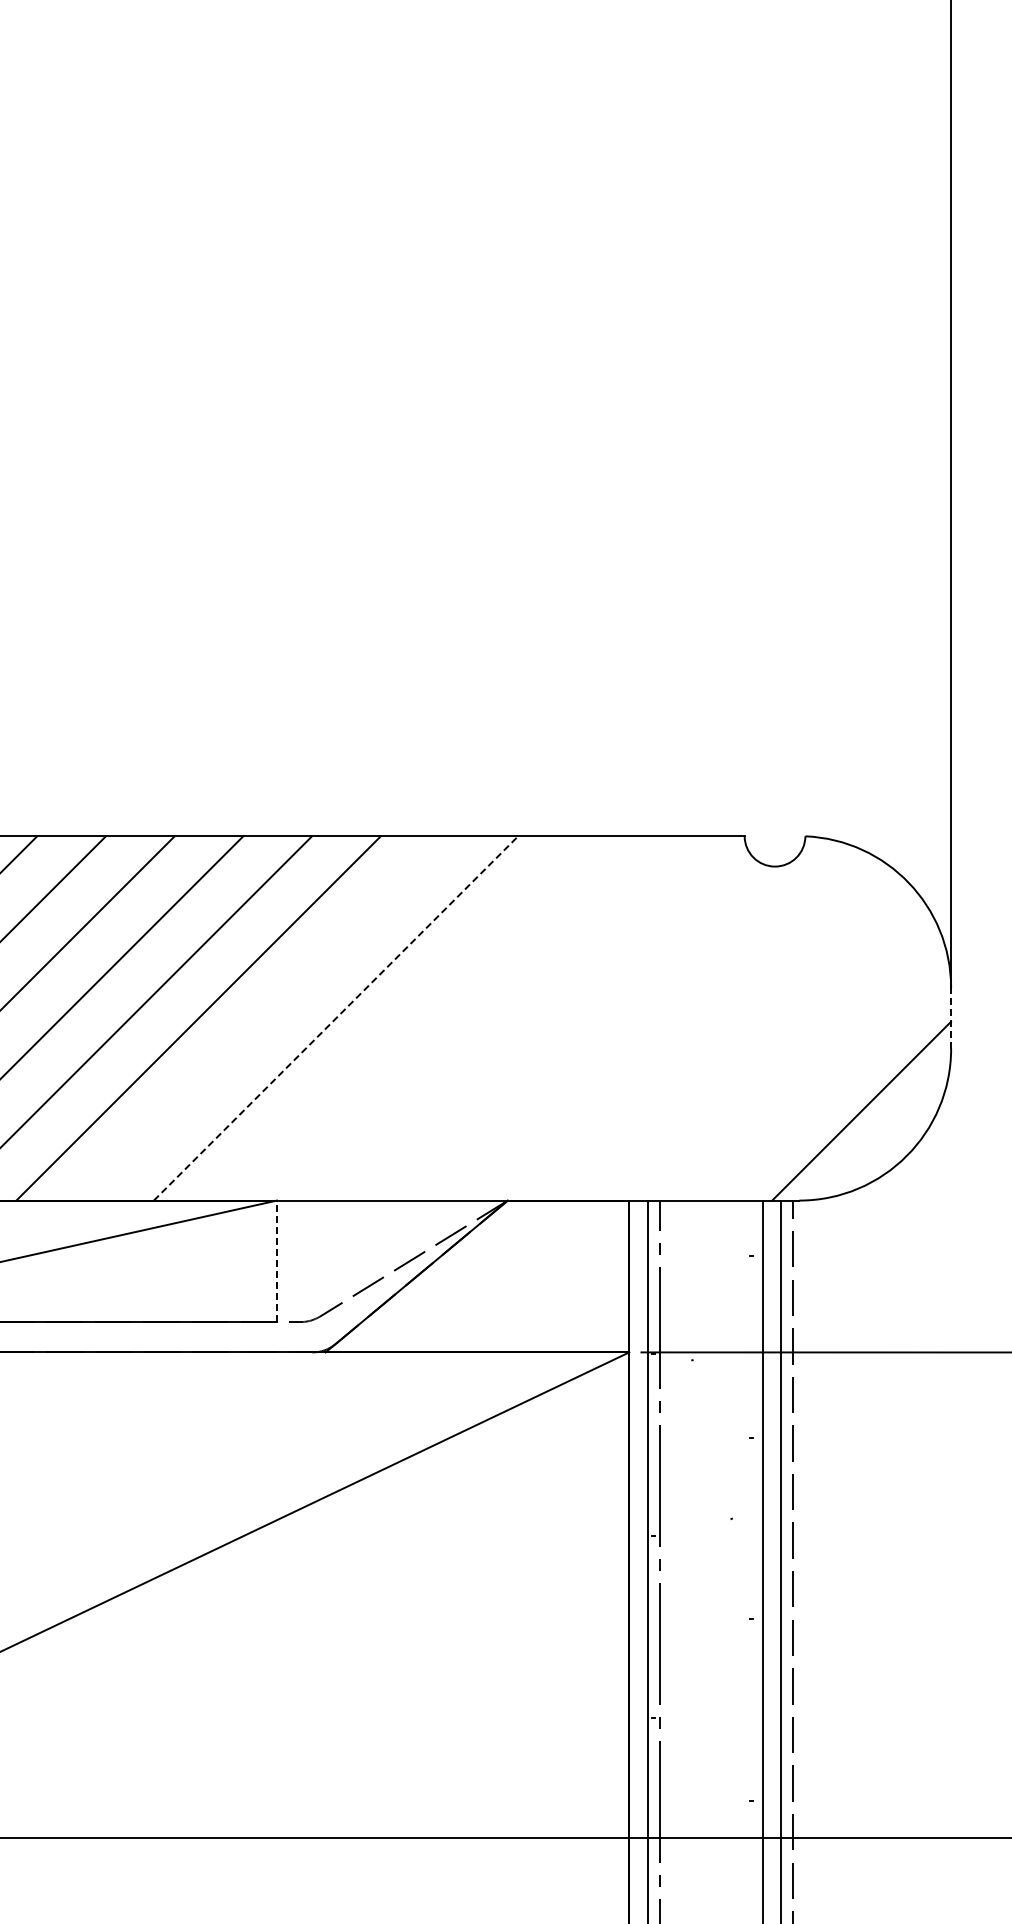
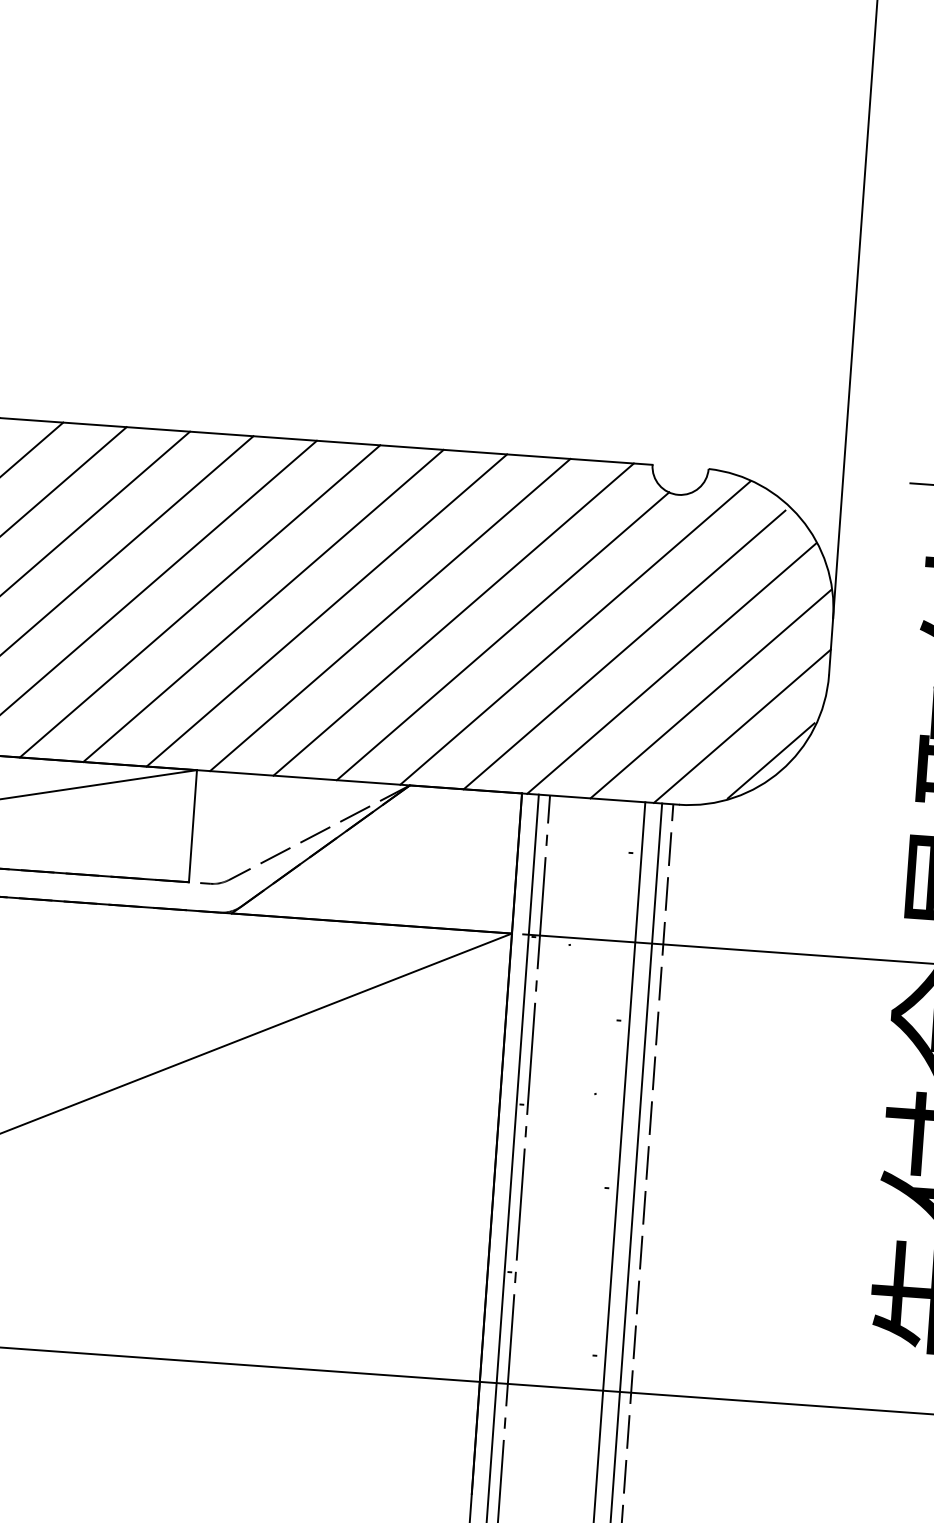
line: (951, 1017) -> (831, 645), dashed -> solid
line: (267, 1018) -> (200, 601), added
line: (336, 1018) -> (263, 606), dashed -> solid
line: (404, 1018) -> (326, 610), added
line: (473, 1018) -> (390, 615), added
line: (542, 1018) -> (453, 619), added
line: (674, 1023) -> (575, 633), added
line: (596, 1032) -> (502, 636), added
line: (728, 1037) -> (624, 649), added
line: (780, 1054) -> (671, 668), added
line: (824, 1078) -> (710, 693), added
line: (895, 1146) -> (771, 761), added
line: (277, 1261) -> (193, 826), dashed -> solid

